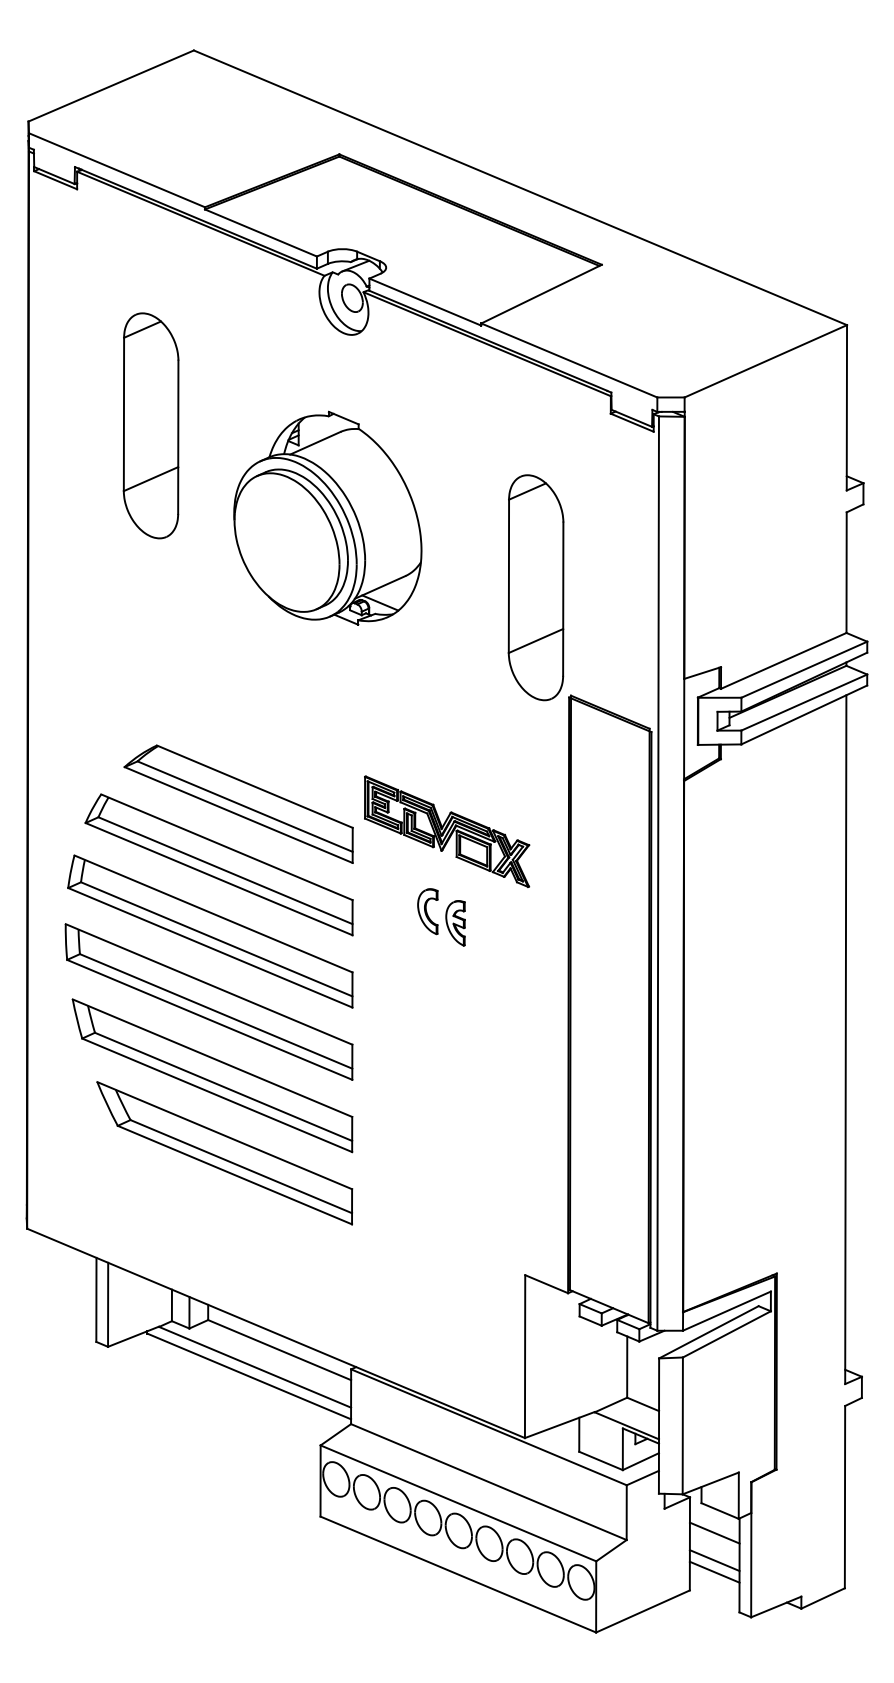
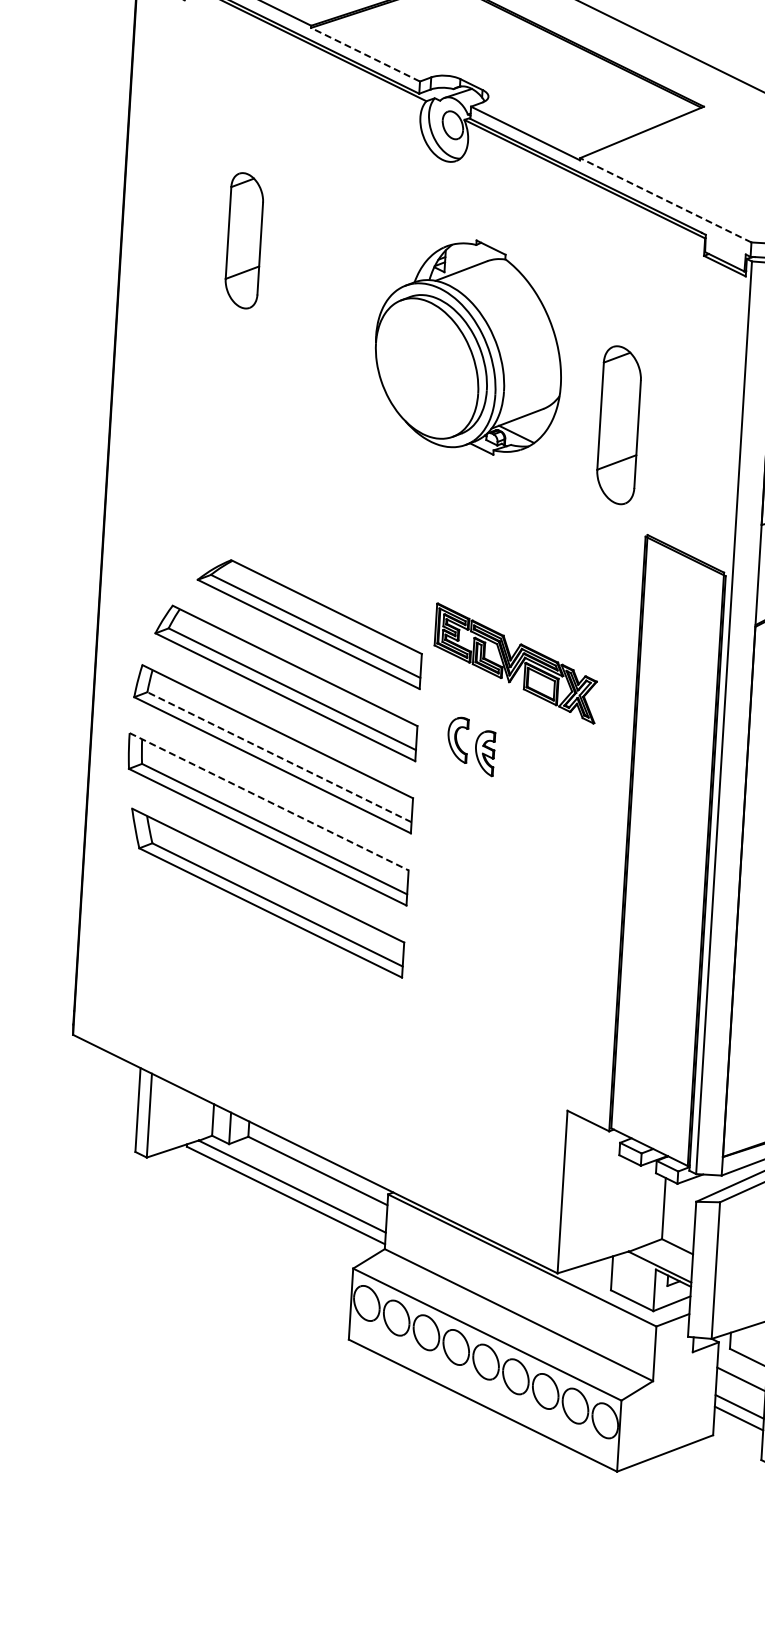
line: (260, 233) -> (365, 55), solid -> dashed
line: (568, 360) -> (664, 200), solid -> dashed
part: (150, 425) -> (243, 240), size x0.6
part: (327, 517) -> (468, 345), moved
part: (535, 587) -> (618, 424), size x0.7
part: (441, 917) -> (471, 746), moved
line: (216, 939) -> (279, 757), solid -> dashed
line: (209, 984) -> (269, 801), solid -> dashed
part: (224, 1153) -> (274, 971), removed

